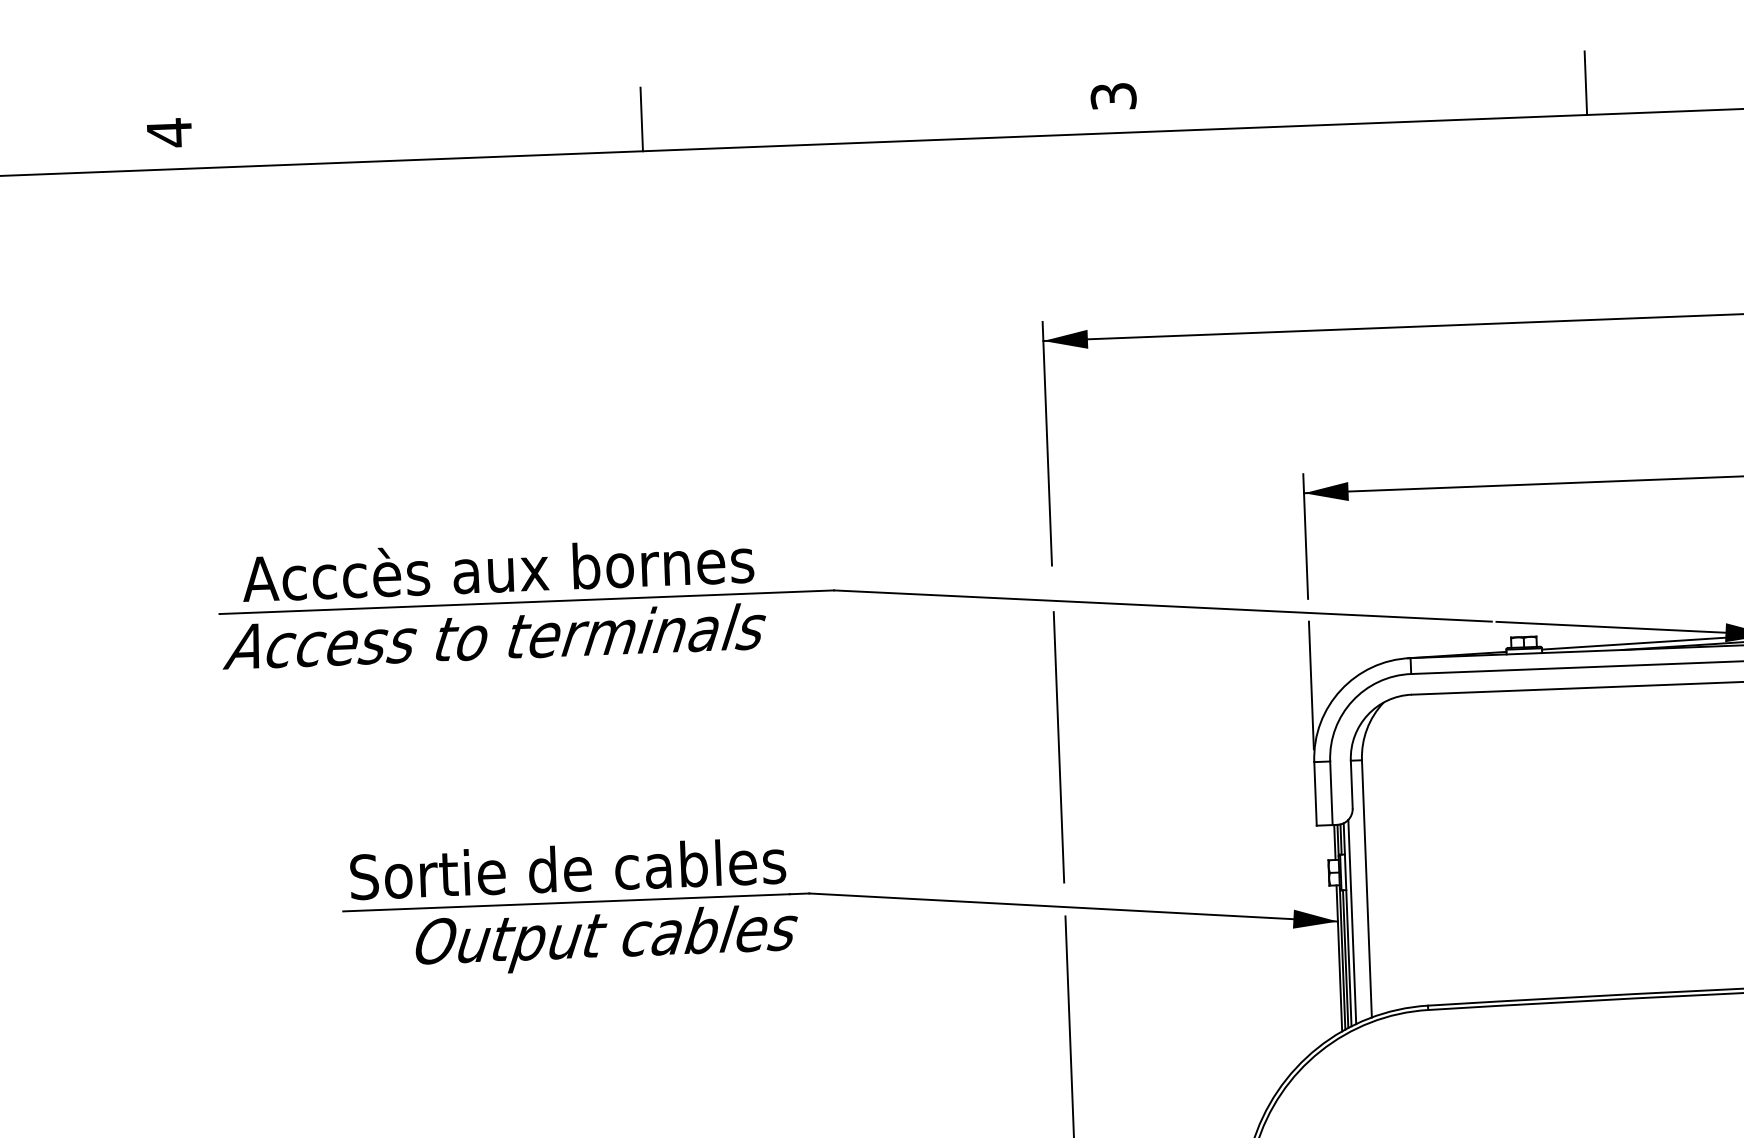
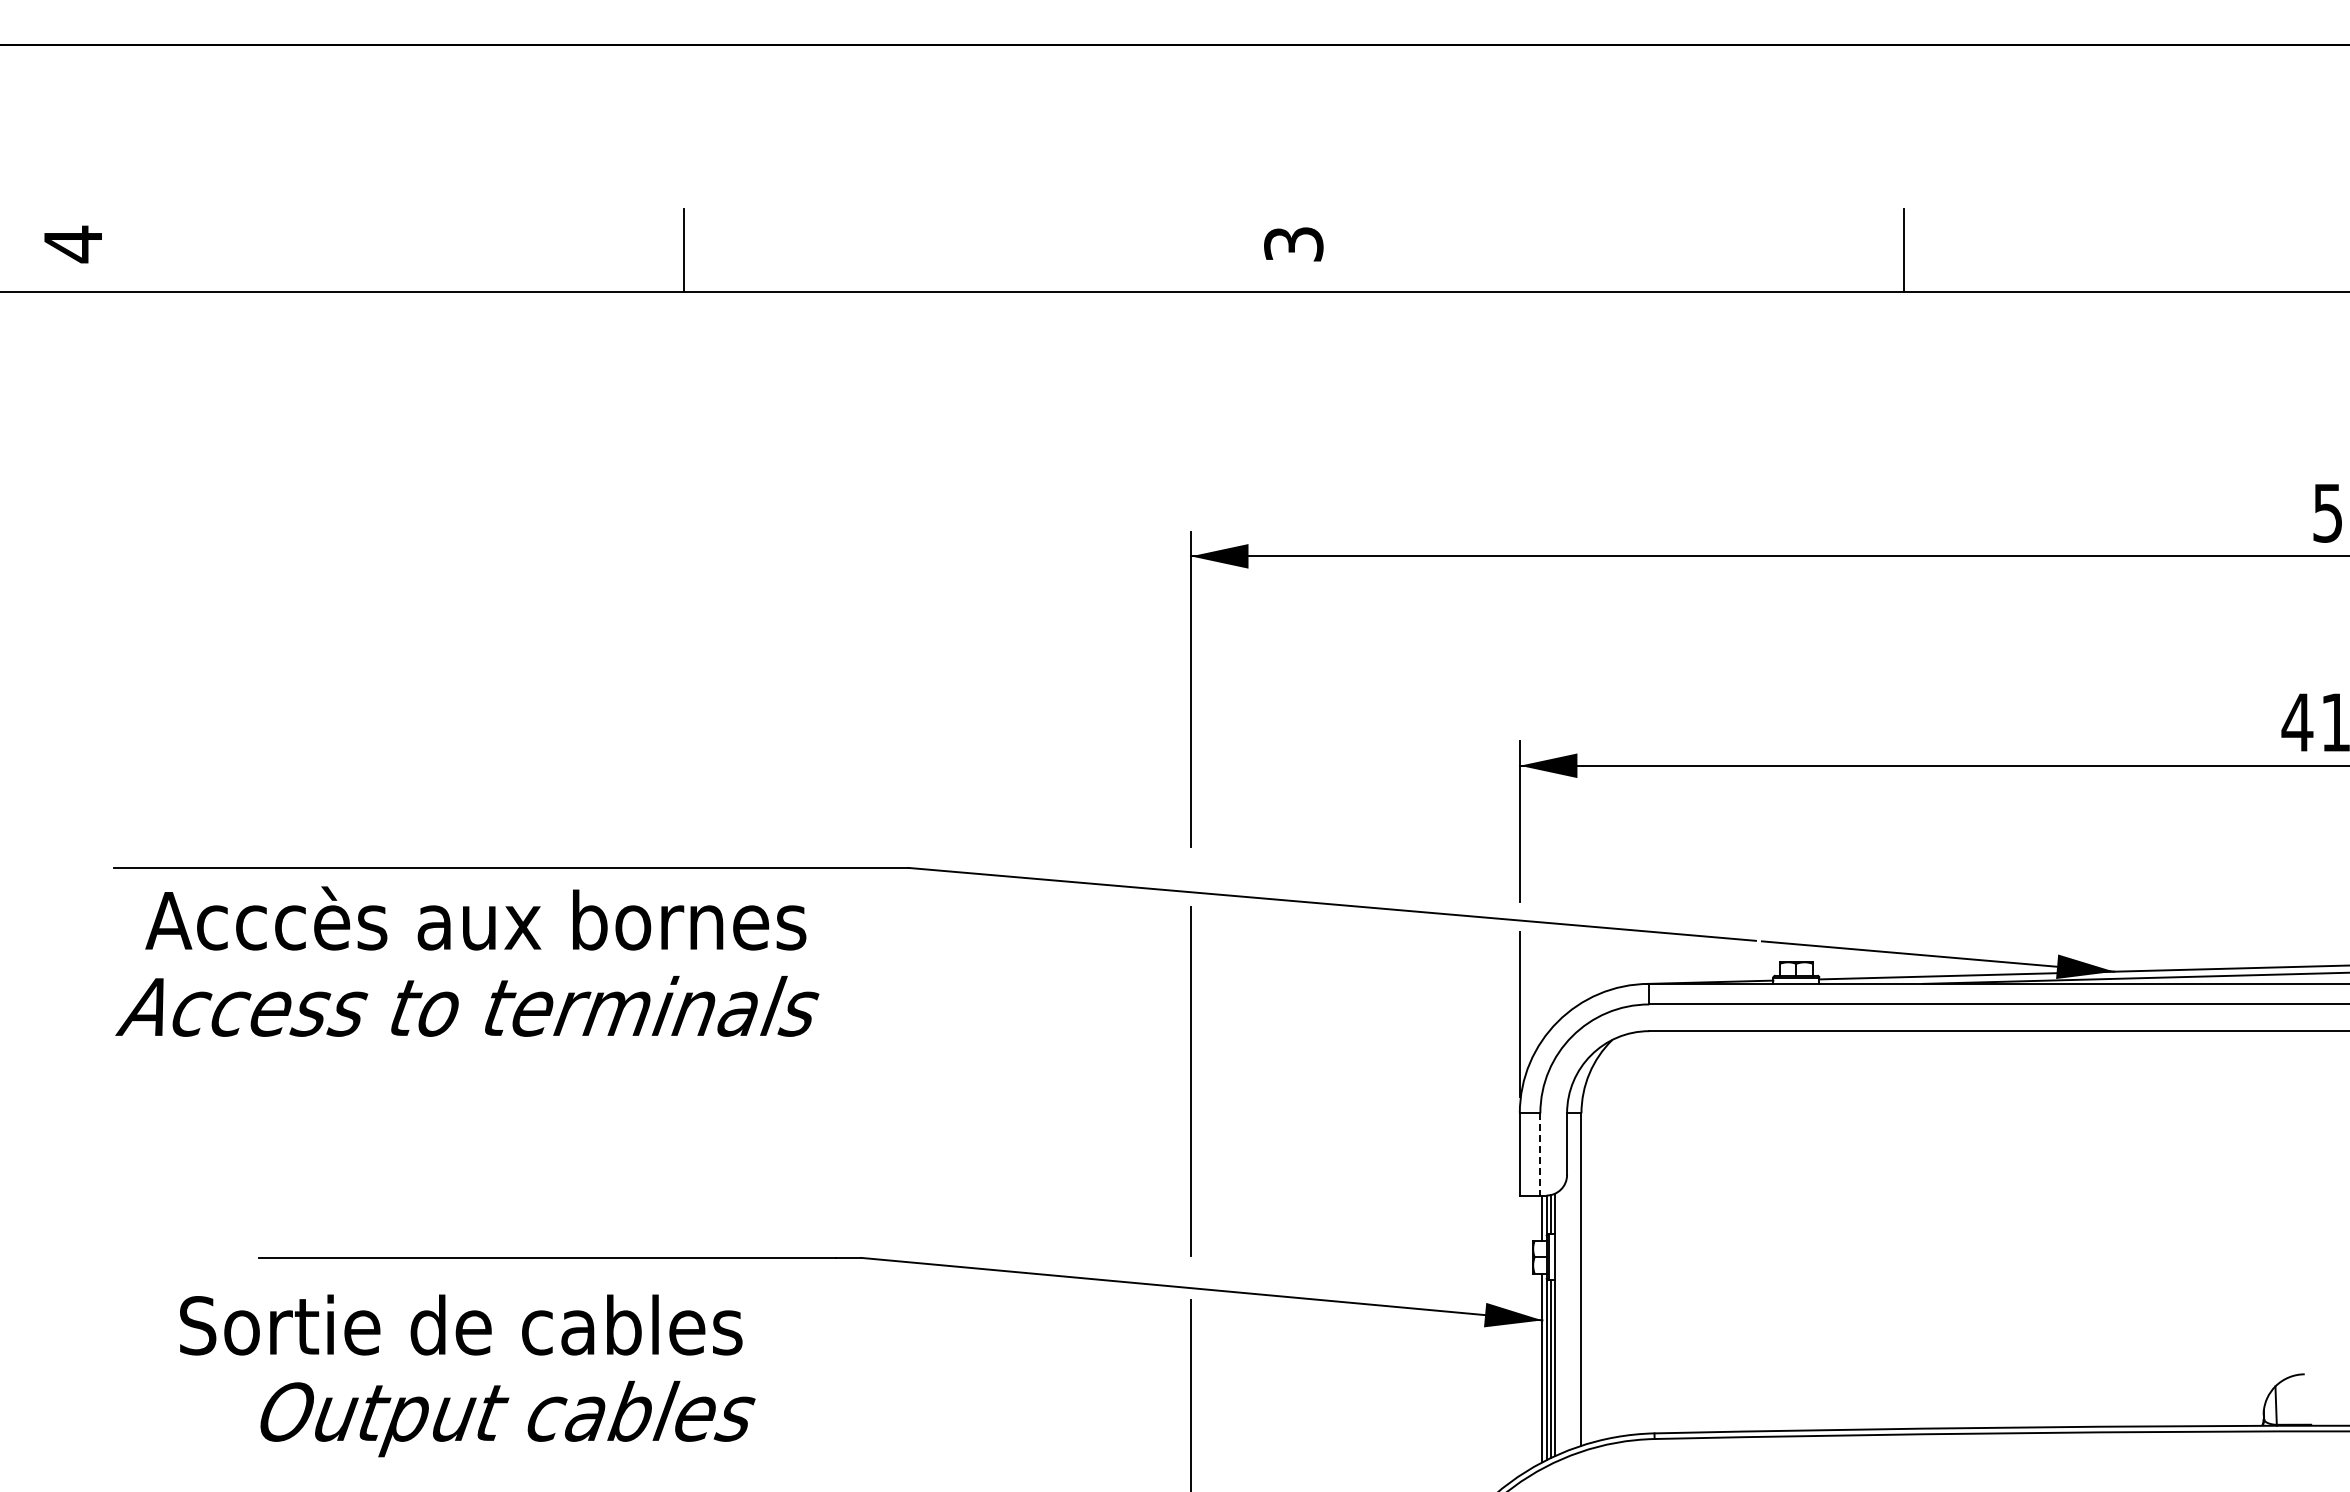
text: (492, 601) -> (467, 961), moved
line: (1331, 793) -> (1540, 1154), solid -> dashed
text: (574, 907) -> (467, 1375), moved
line: (1351, 921) -> (1560, 1321), removed

